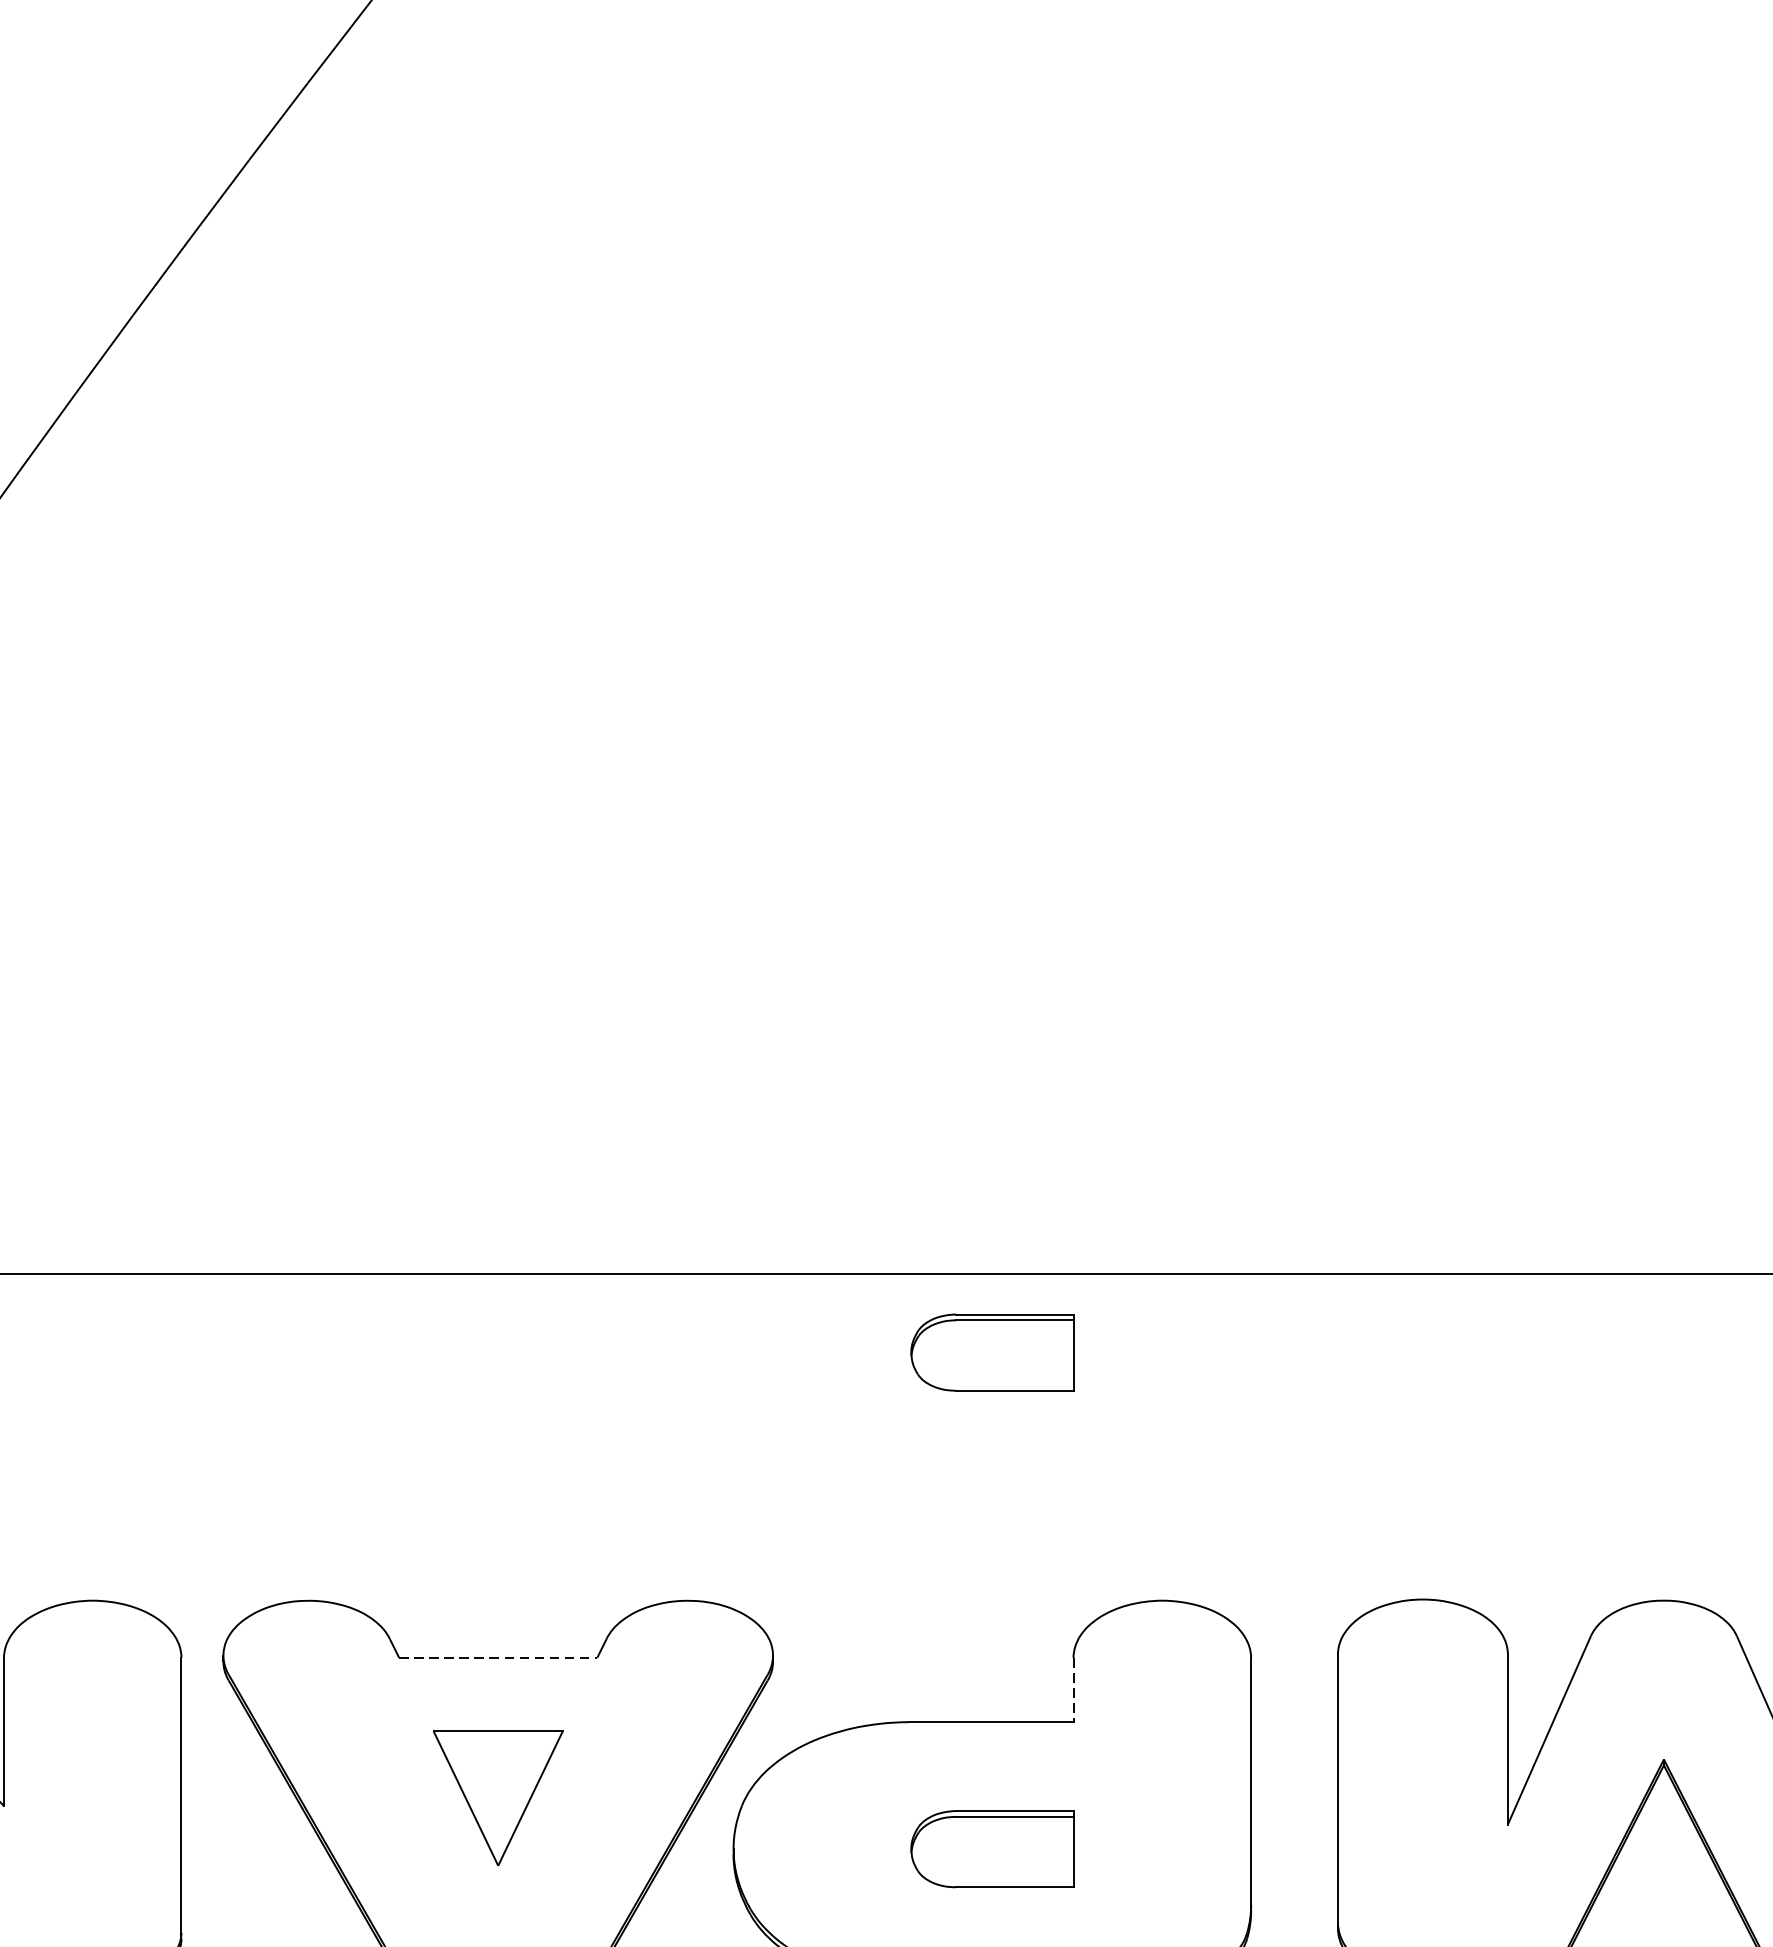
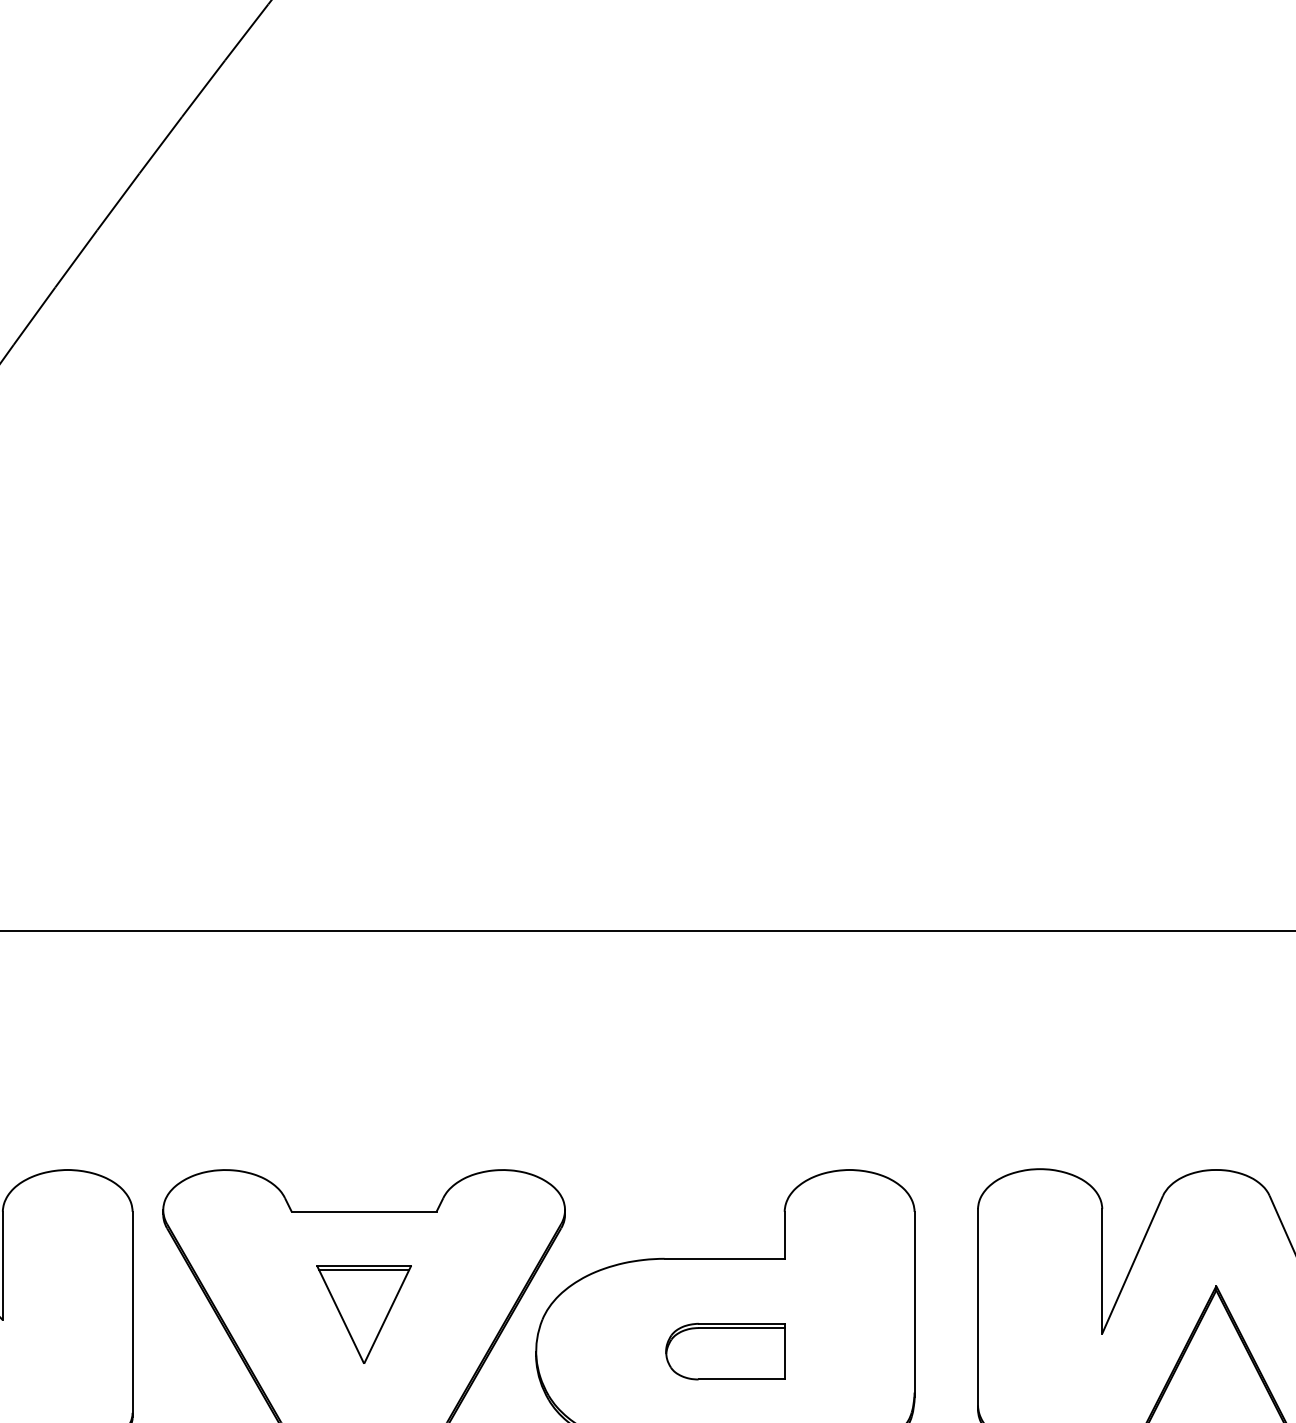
part: (992, 1352) -> (725, 988), removed
line: (498, 1657) -> (364, 1211), dashed -> solid
line: (1073, 1690) -> (784, 1235), dashed -> solid
line: (497, 1736) -> (363, 1269), added

